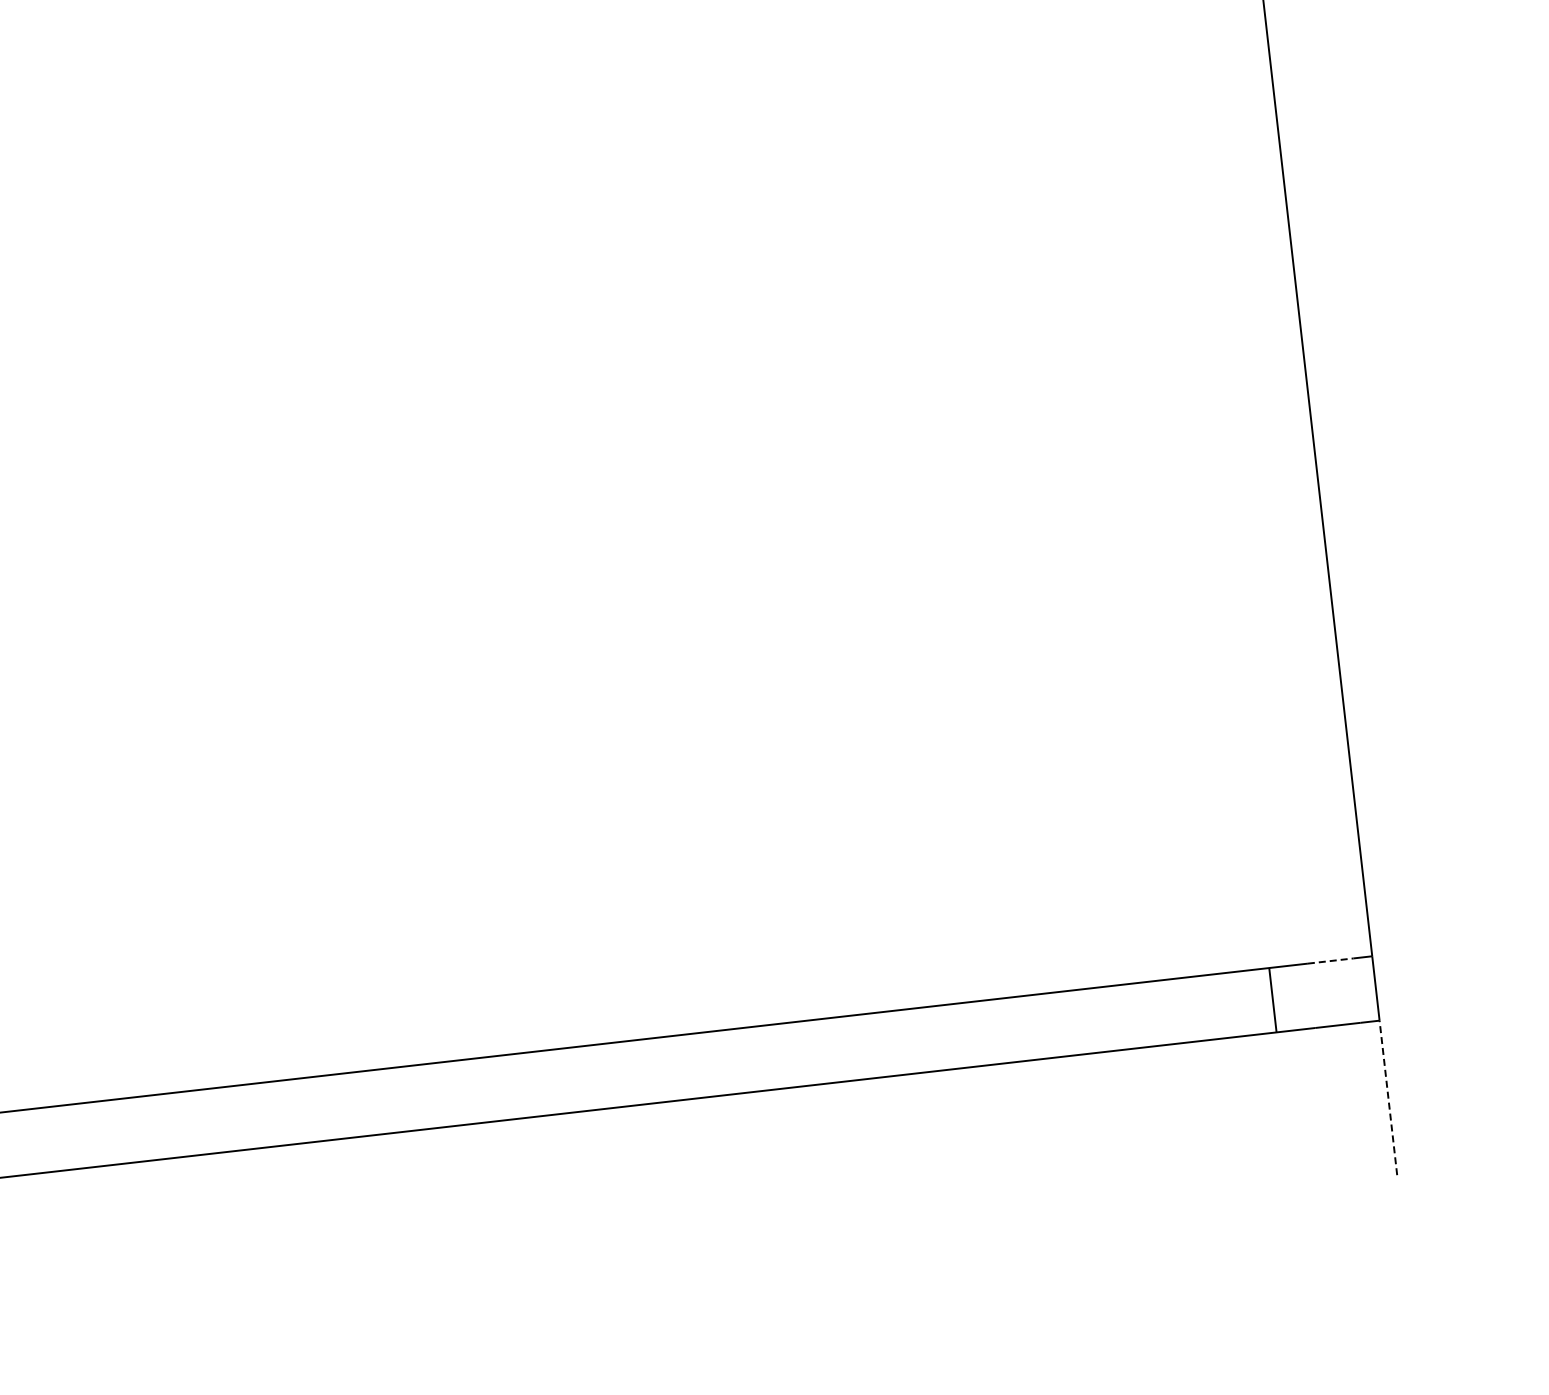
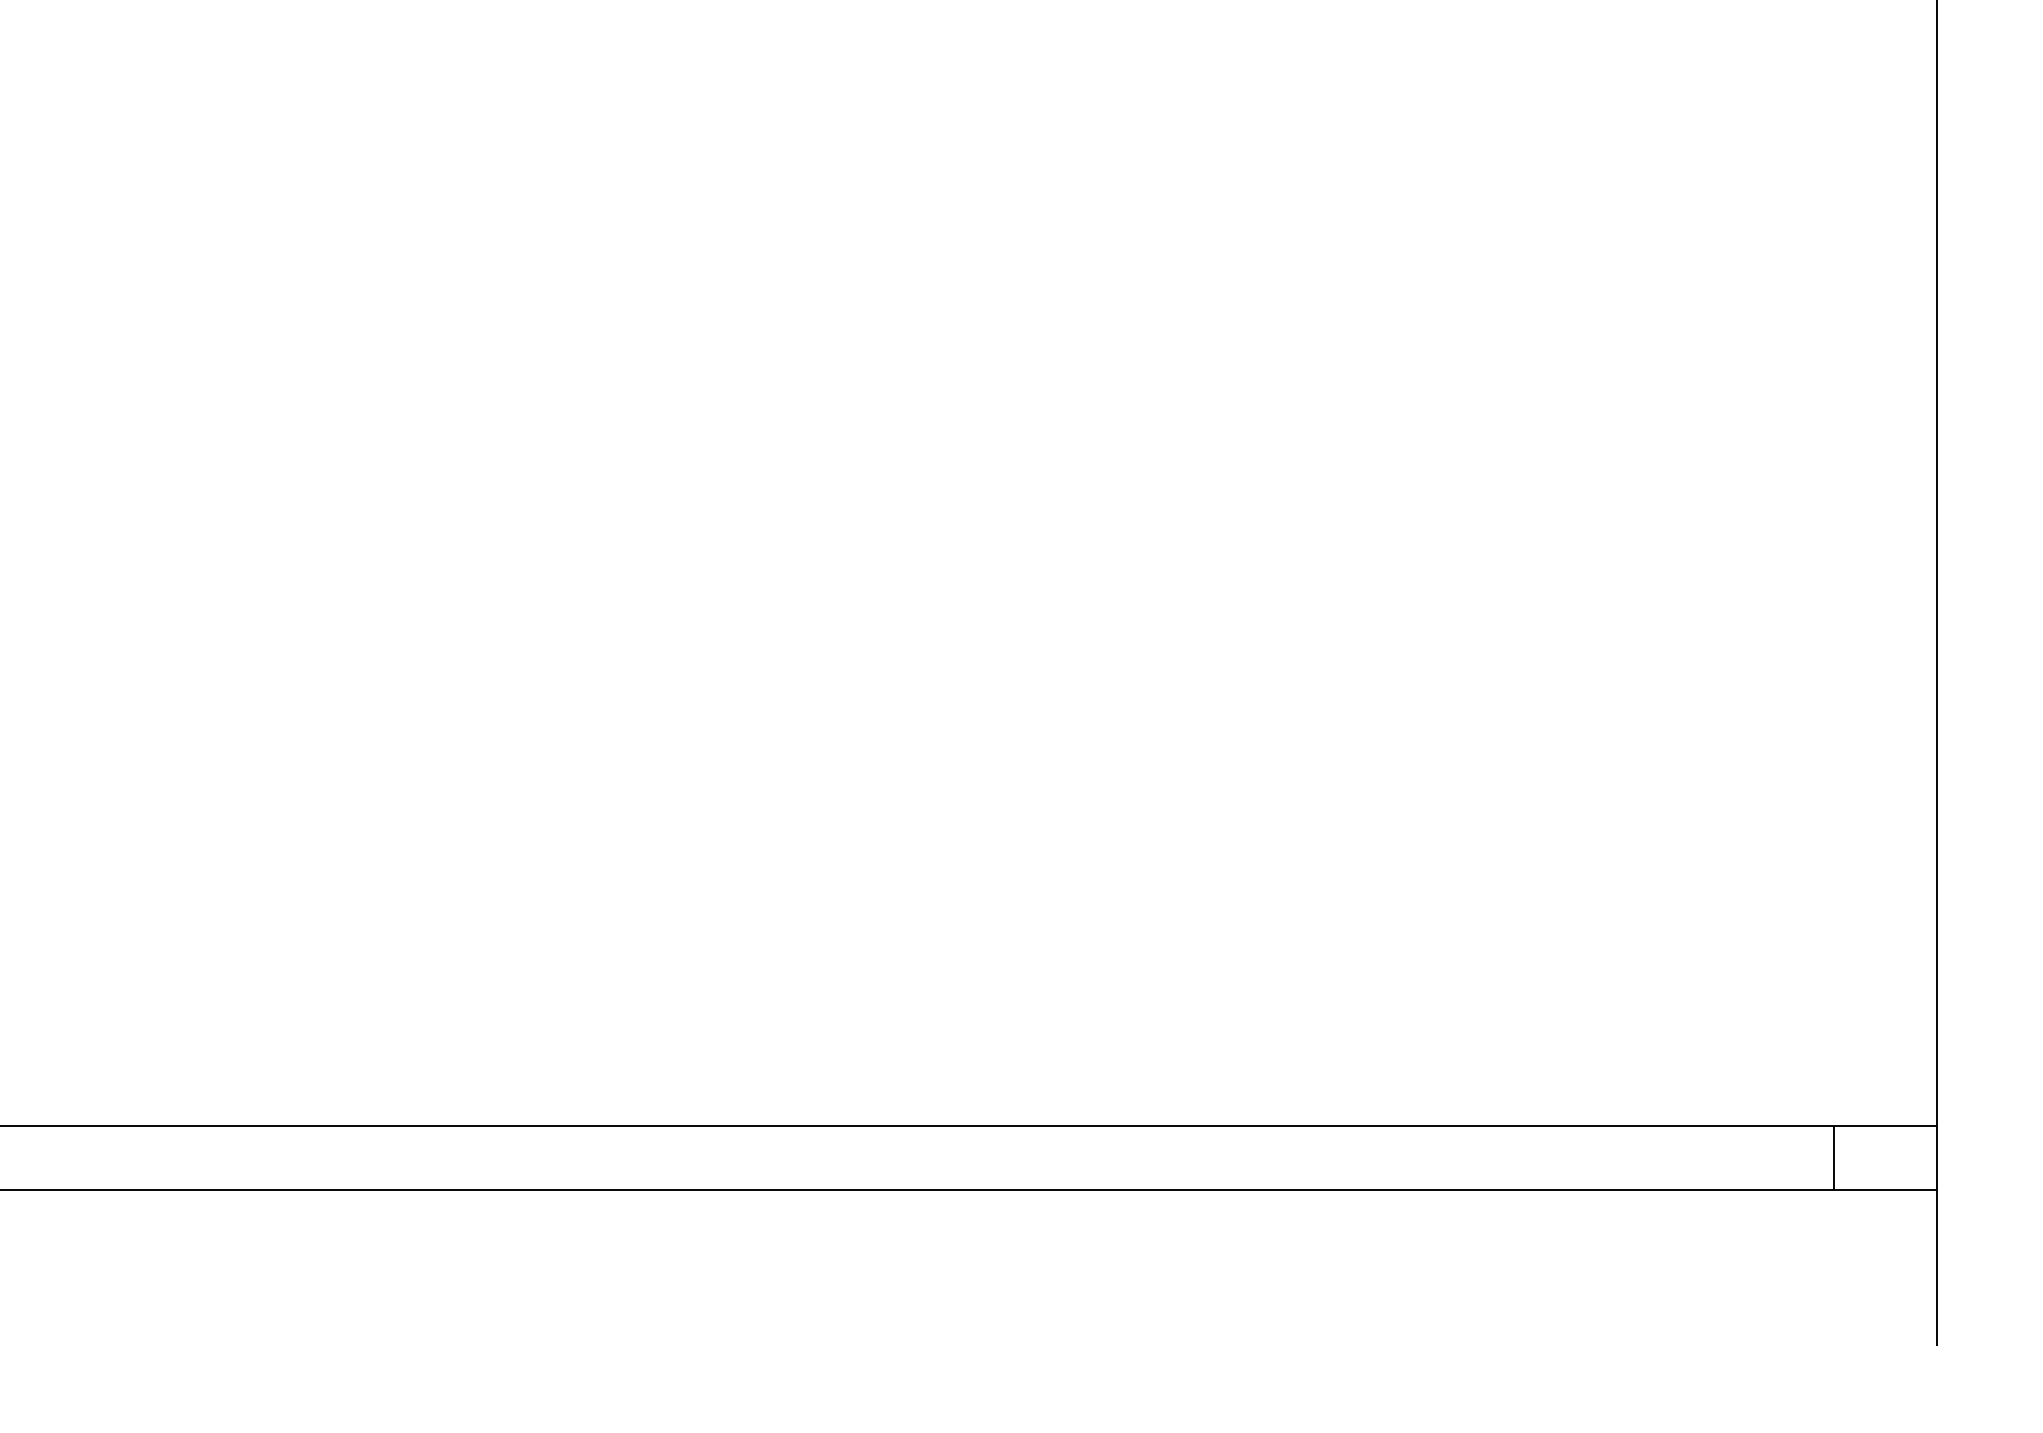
line: (1330, 960) -> (1895, 1125), dashed -> solid
line: (1388, 1098) -> (1937, 1268), dashed -> solid

